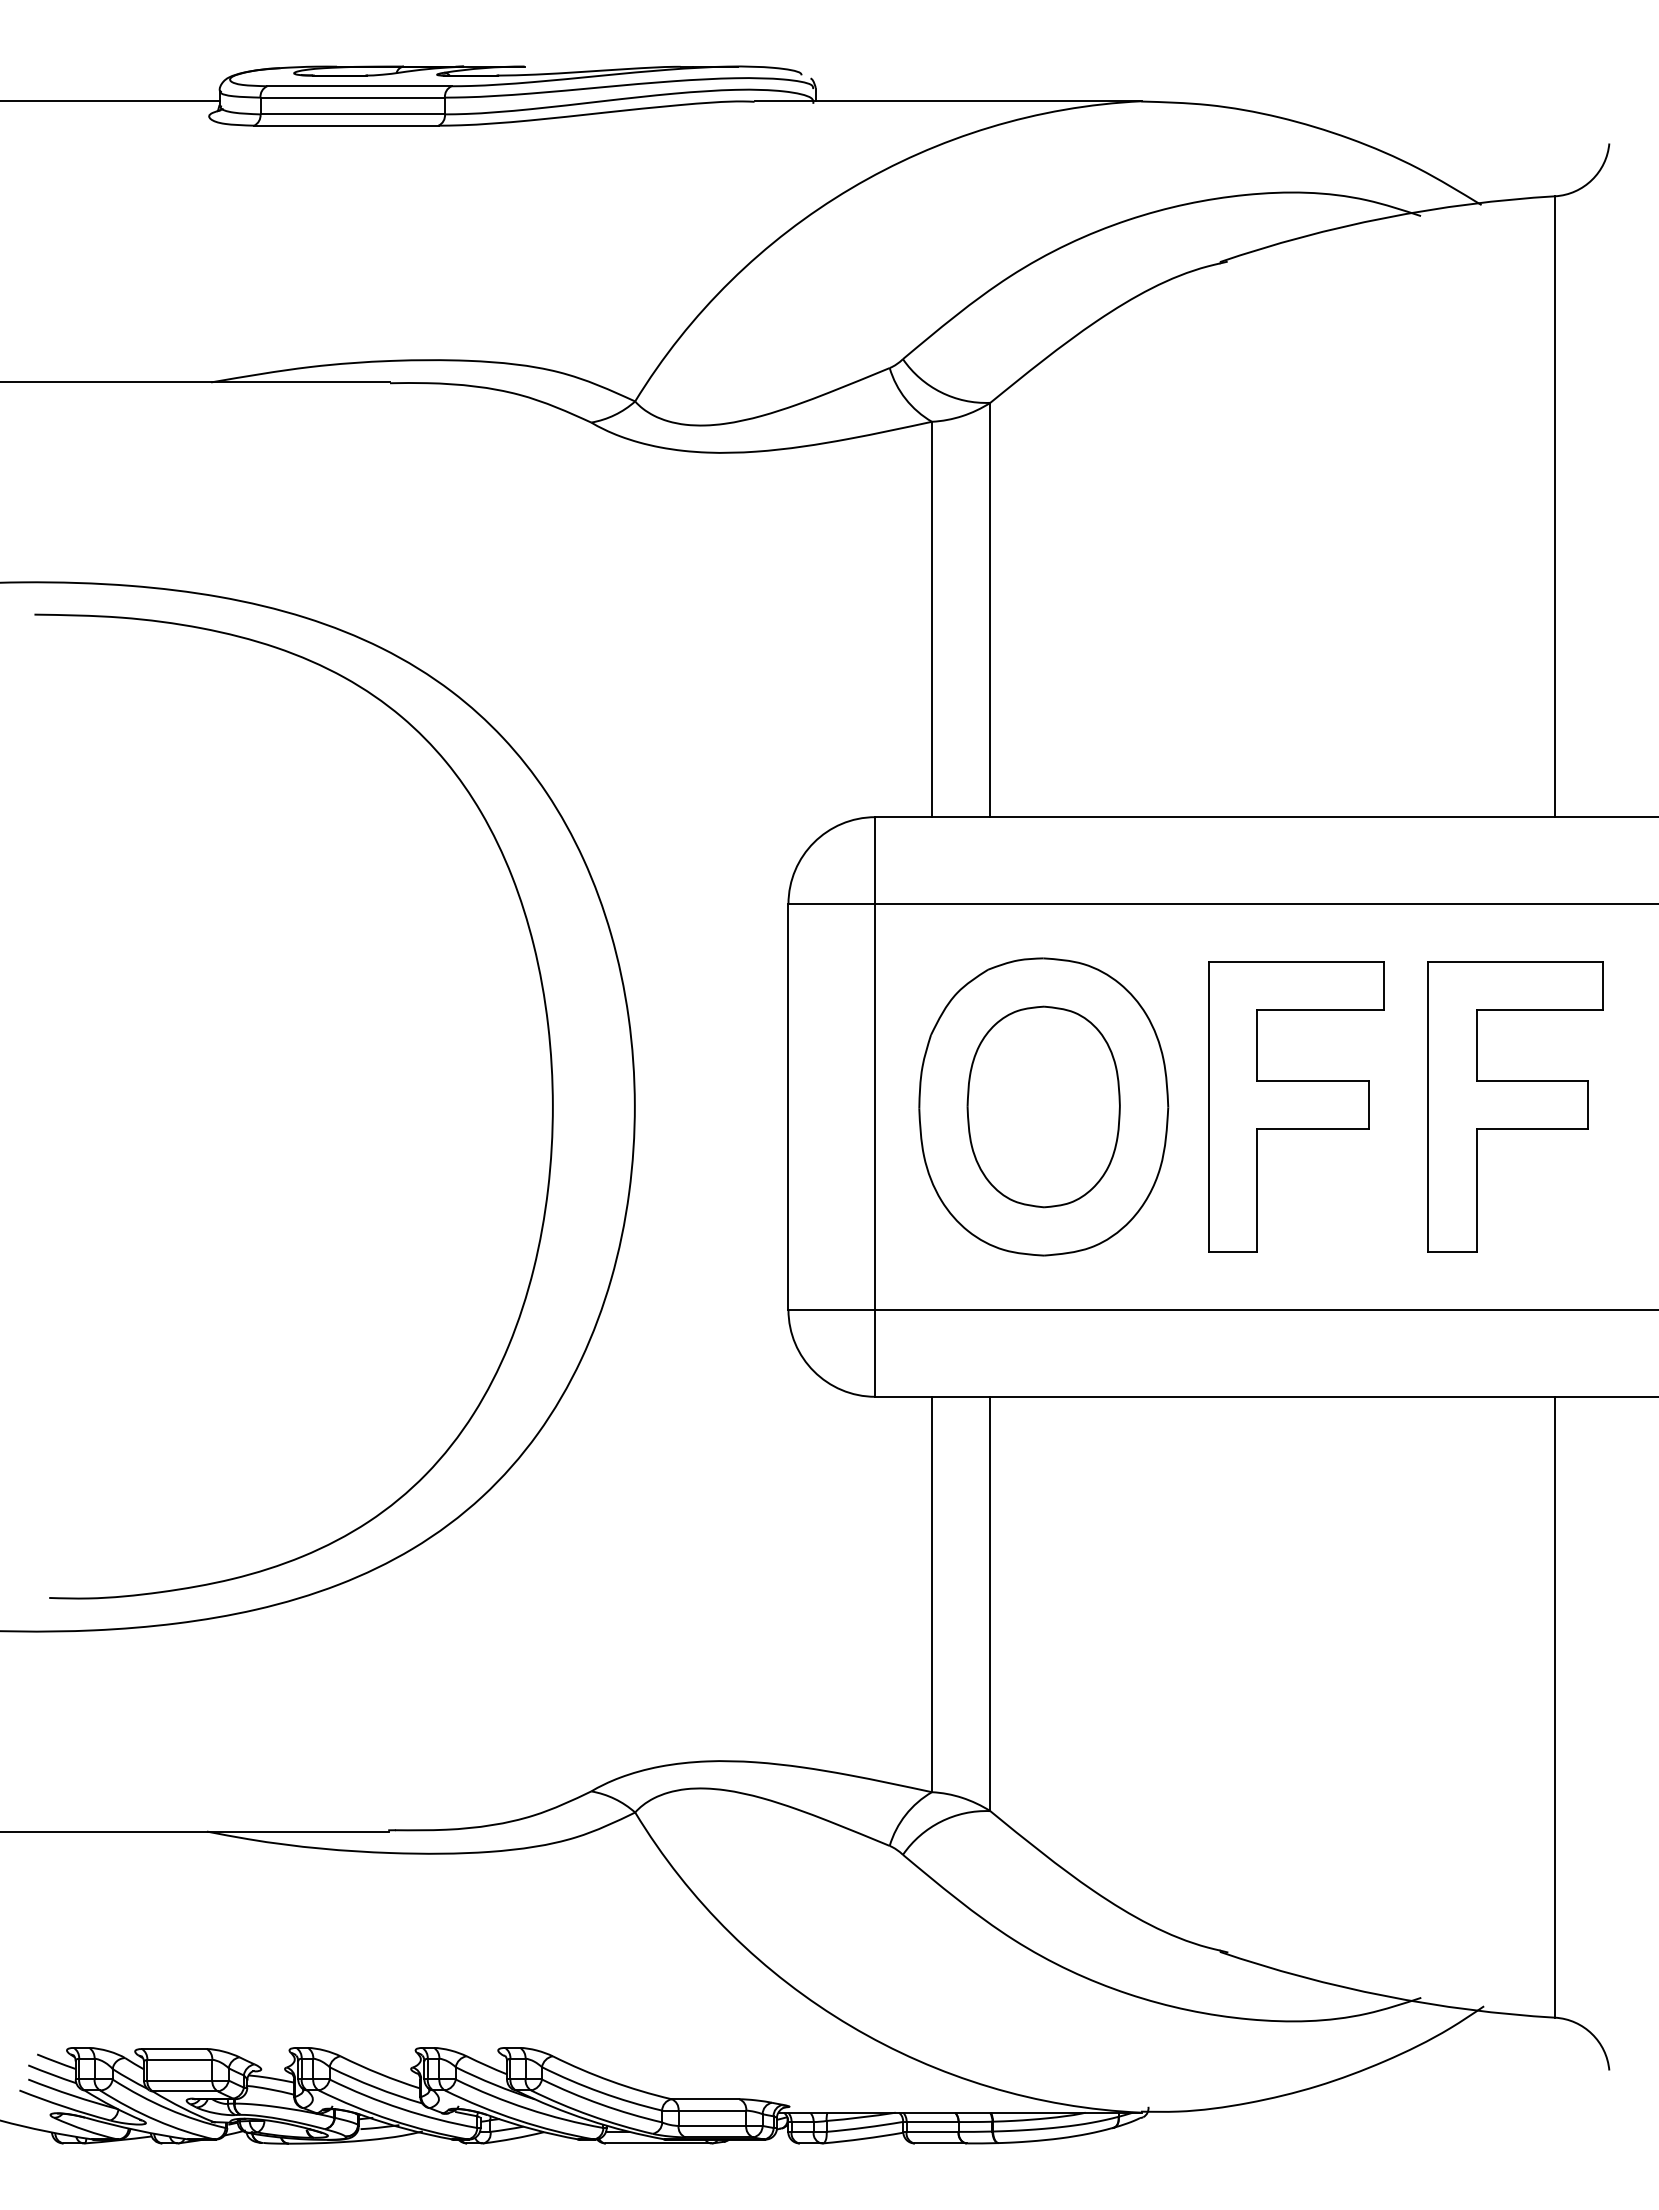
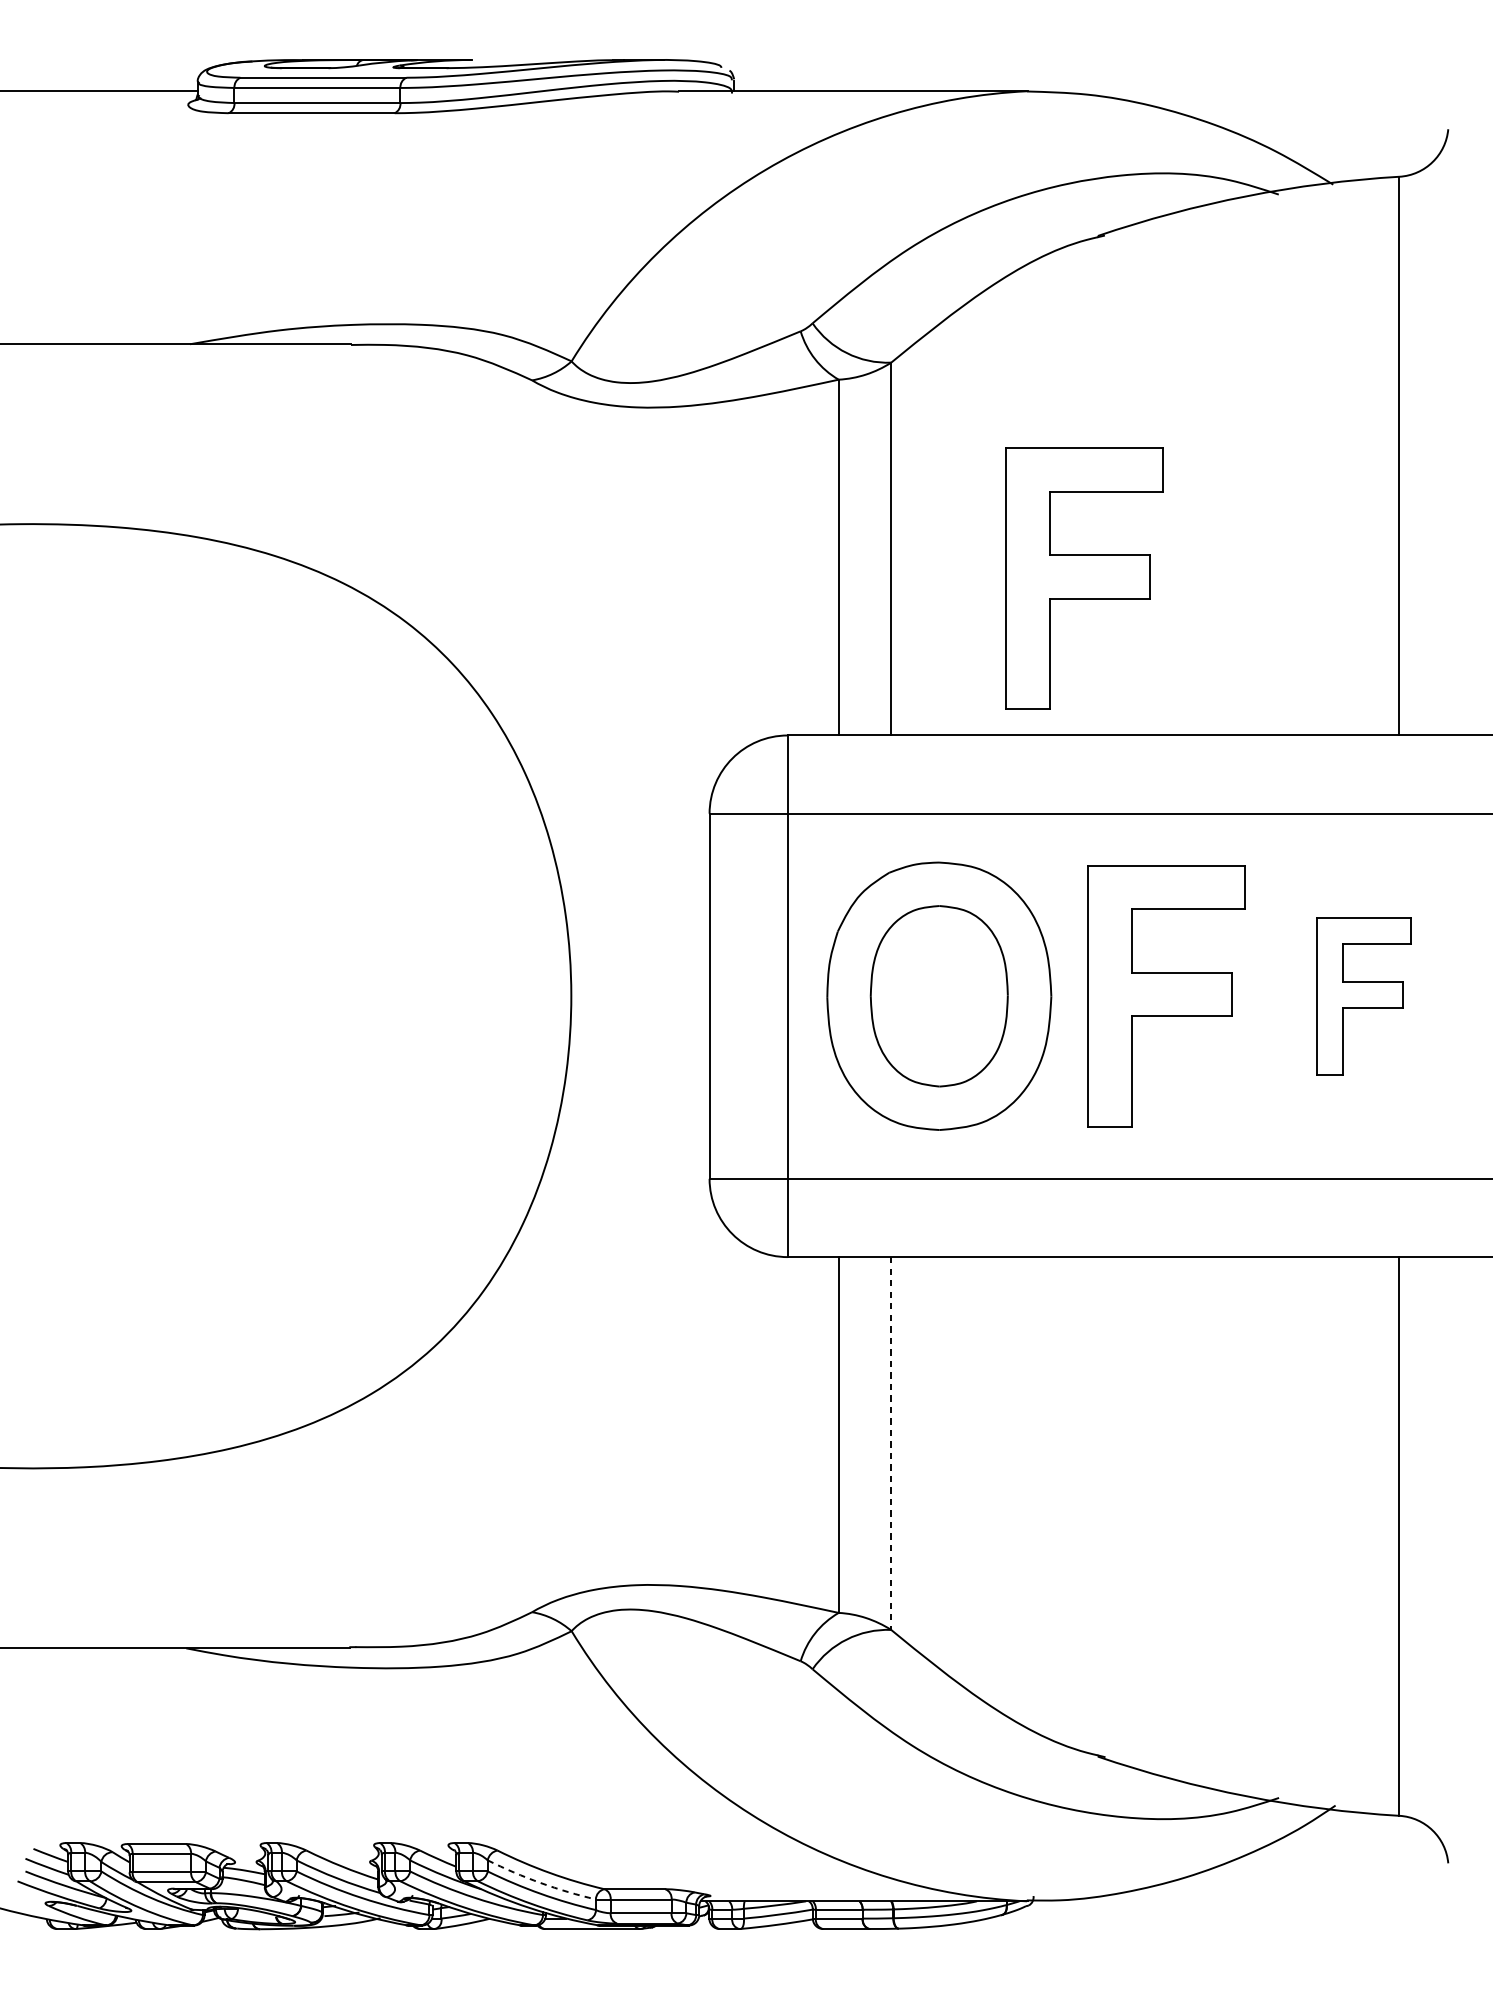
part: (1205, 642) -> (1084, 578), added
curve: (551, 1097) -> (496, 987), removed
part: (1515, 1106) -> (1363, 995), size x0.6
line: (990, 1604) -> (891, 1444), solid -> dashed
arc: (600, 2092) -> (540, 1883), solid -> dashed

